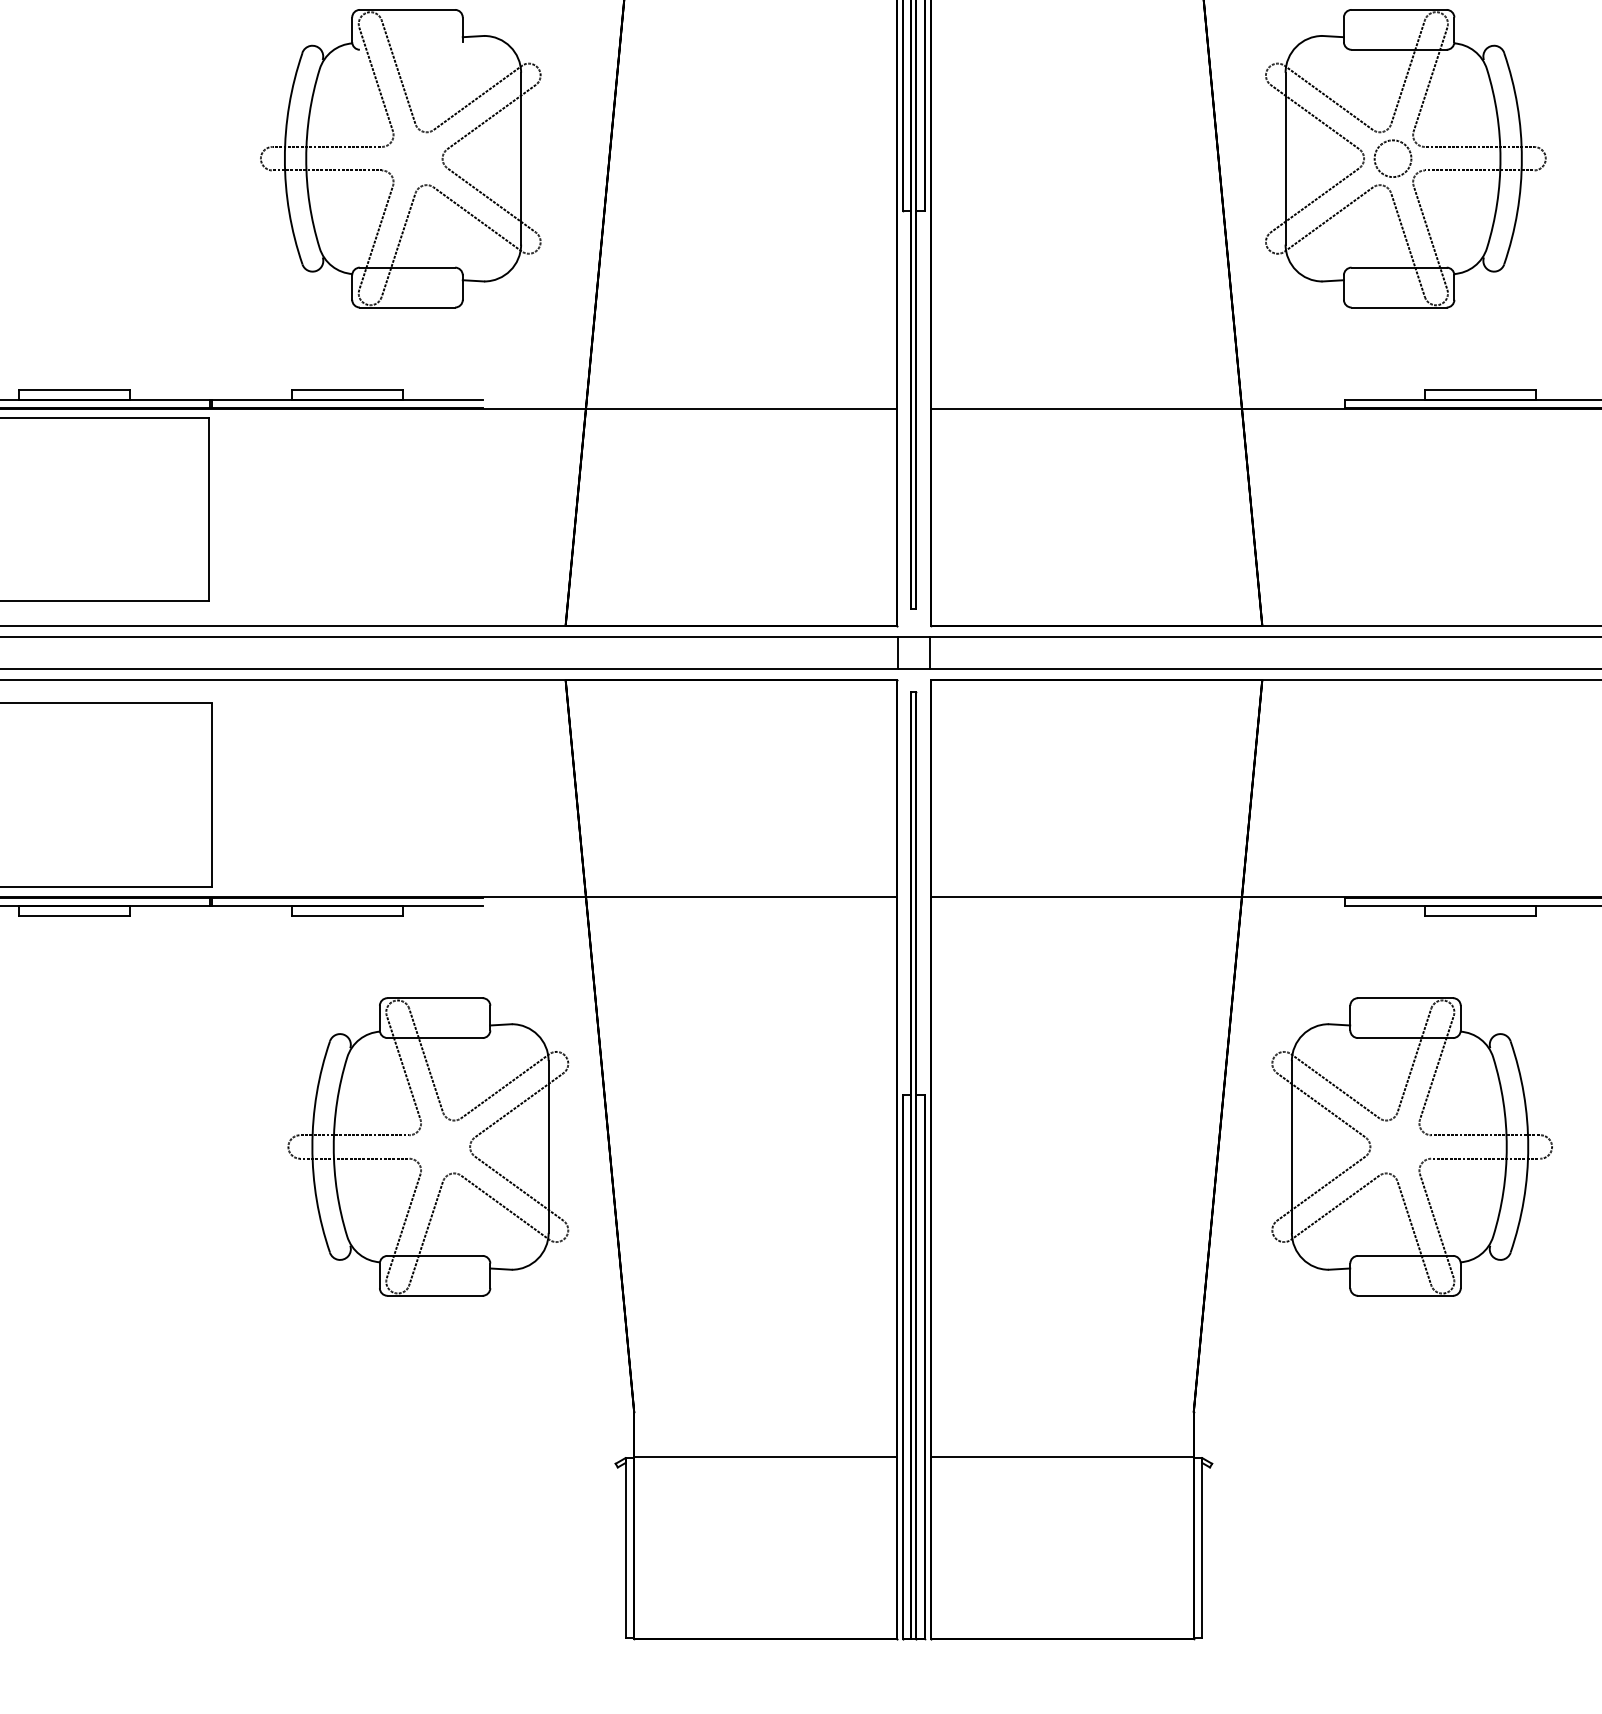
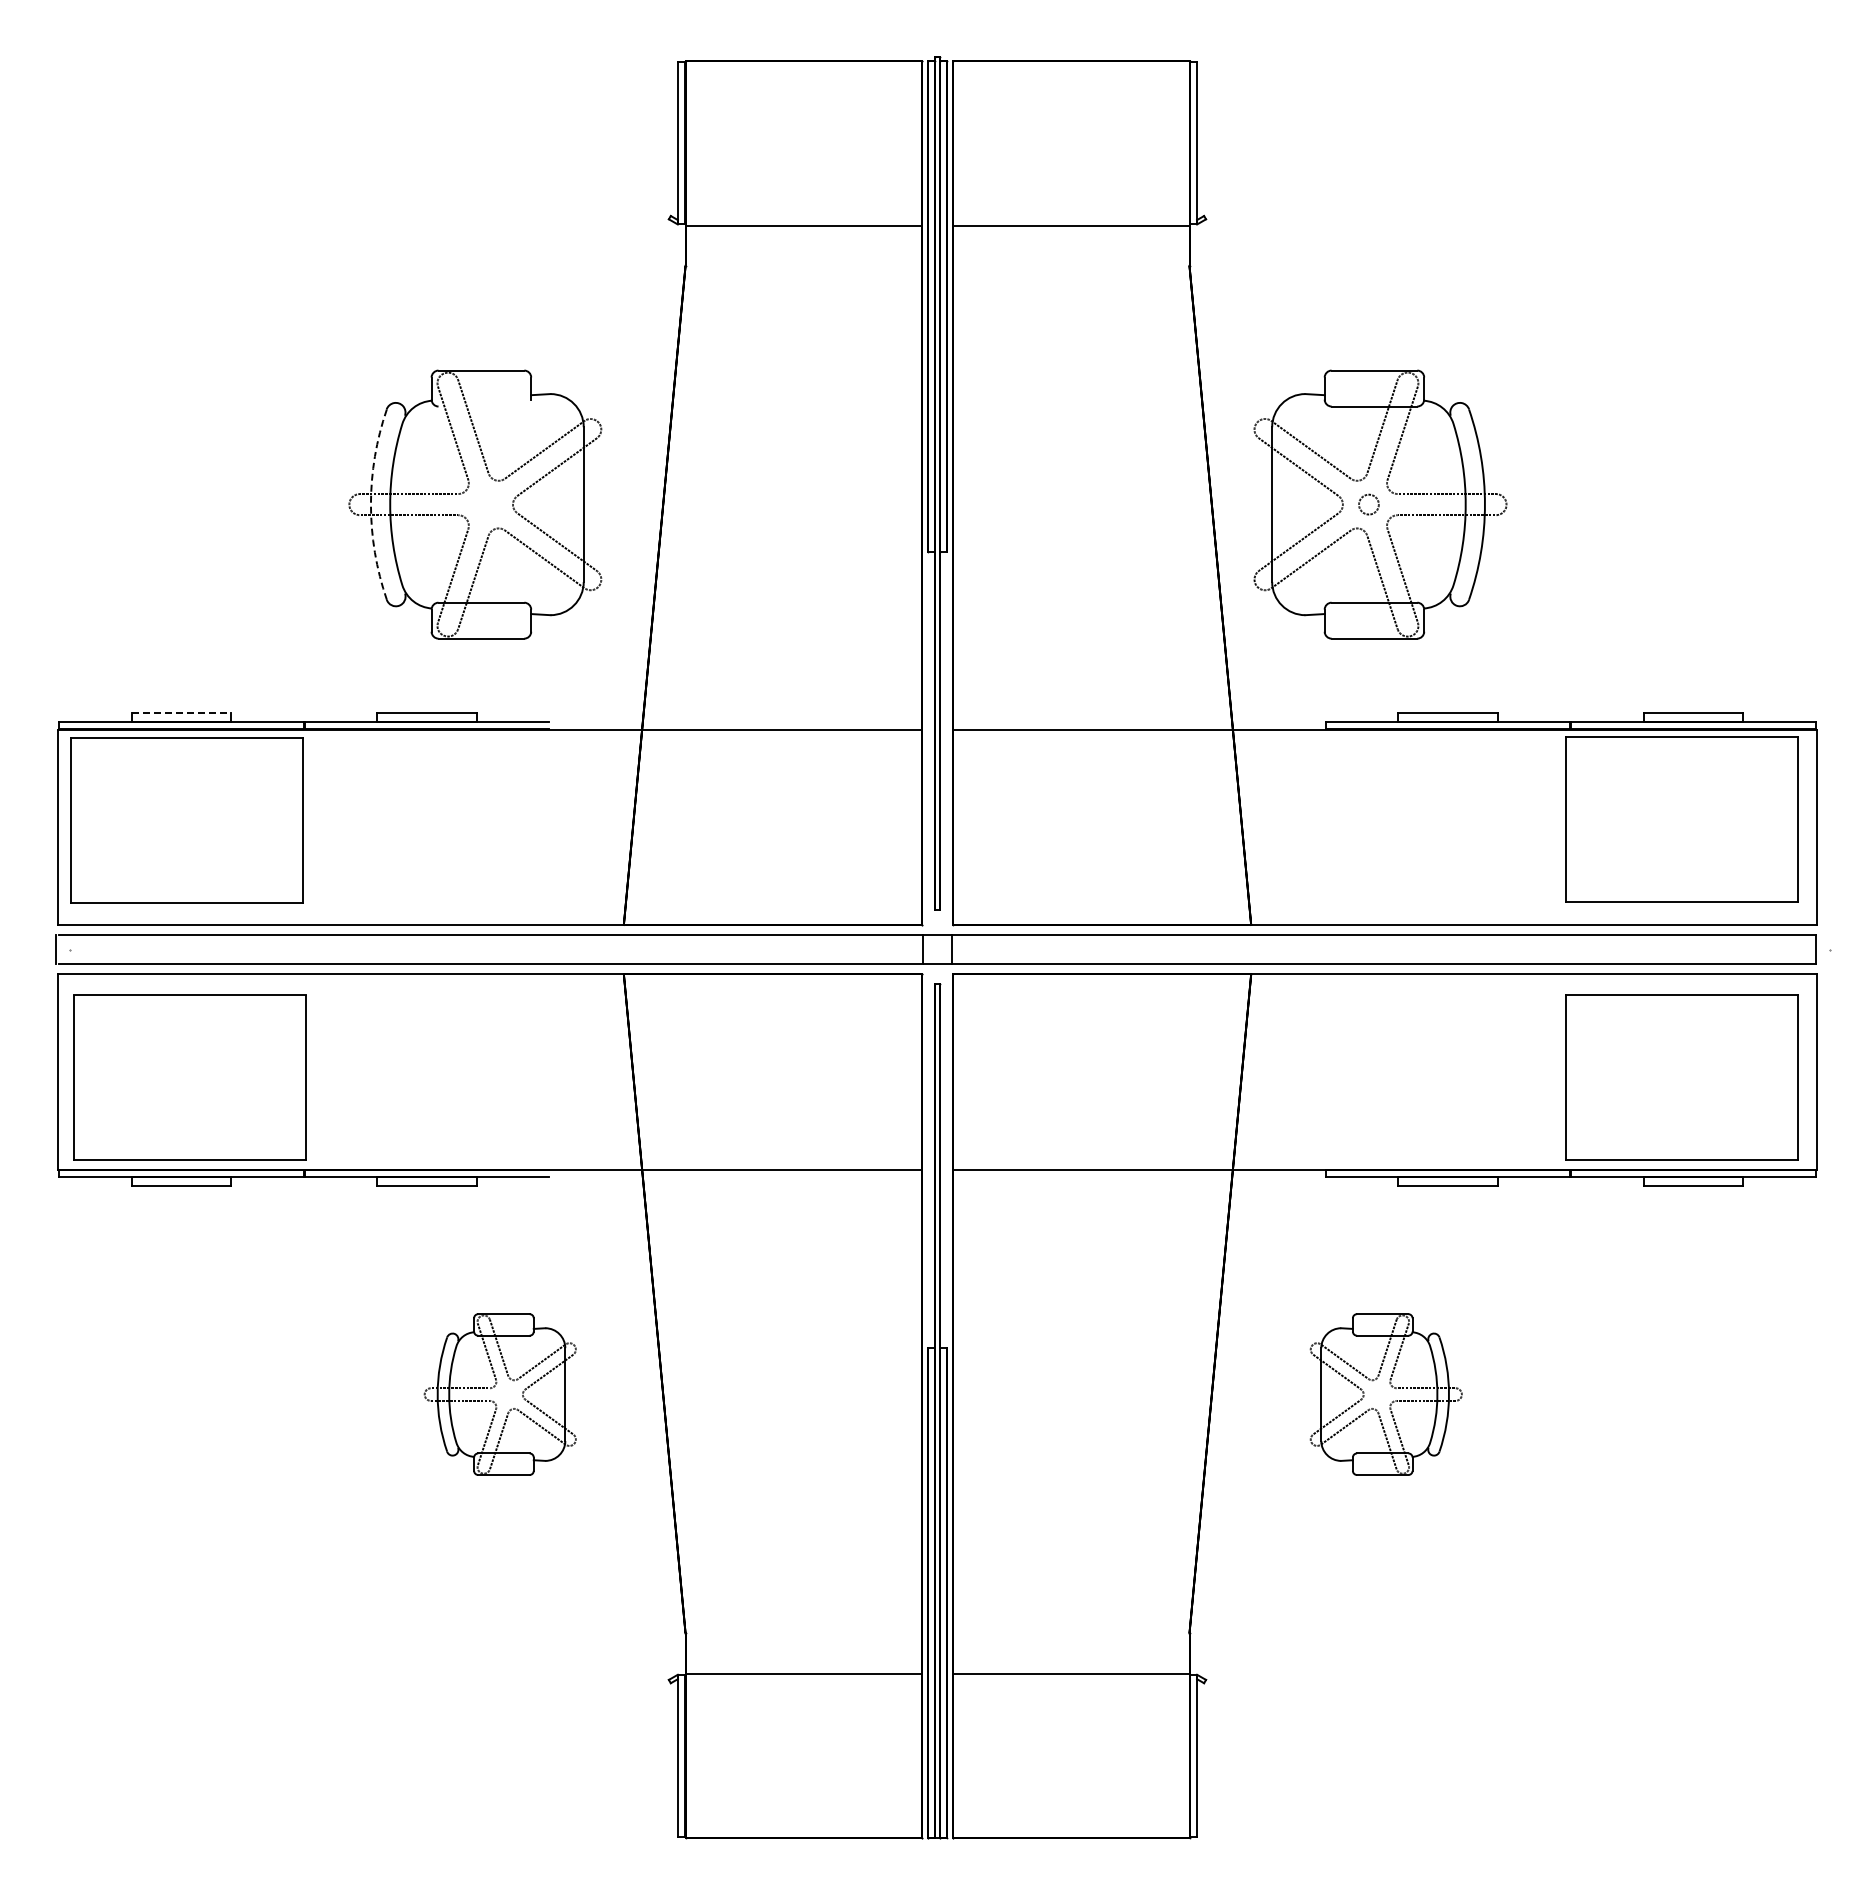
arc: (284, 158) -> (370, 504), solid -> dashed
circle: (1392, 158) -> (1368, 504), size x0.6
line: (74, 390) -> (181, 713), solid -> dashed
part: (428, 1146) -> (500, 1394), size x0.6
part: (1412, 1146) -> (1386, 1394), size x0.6

